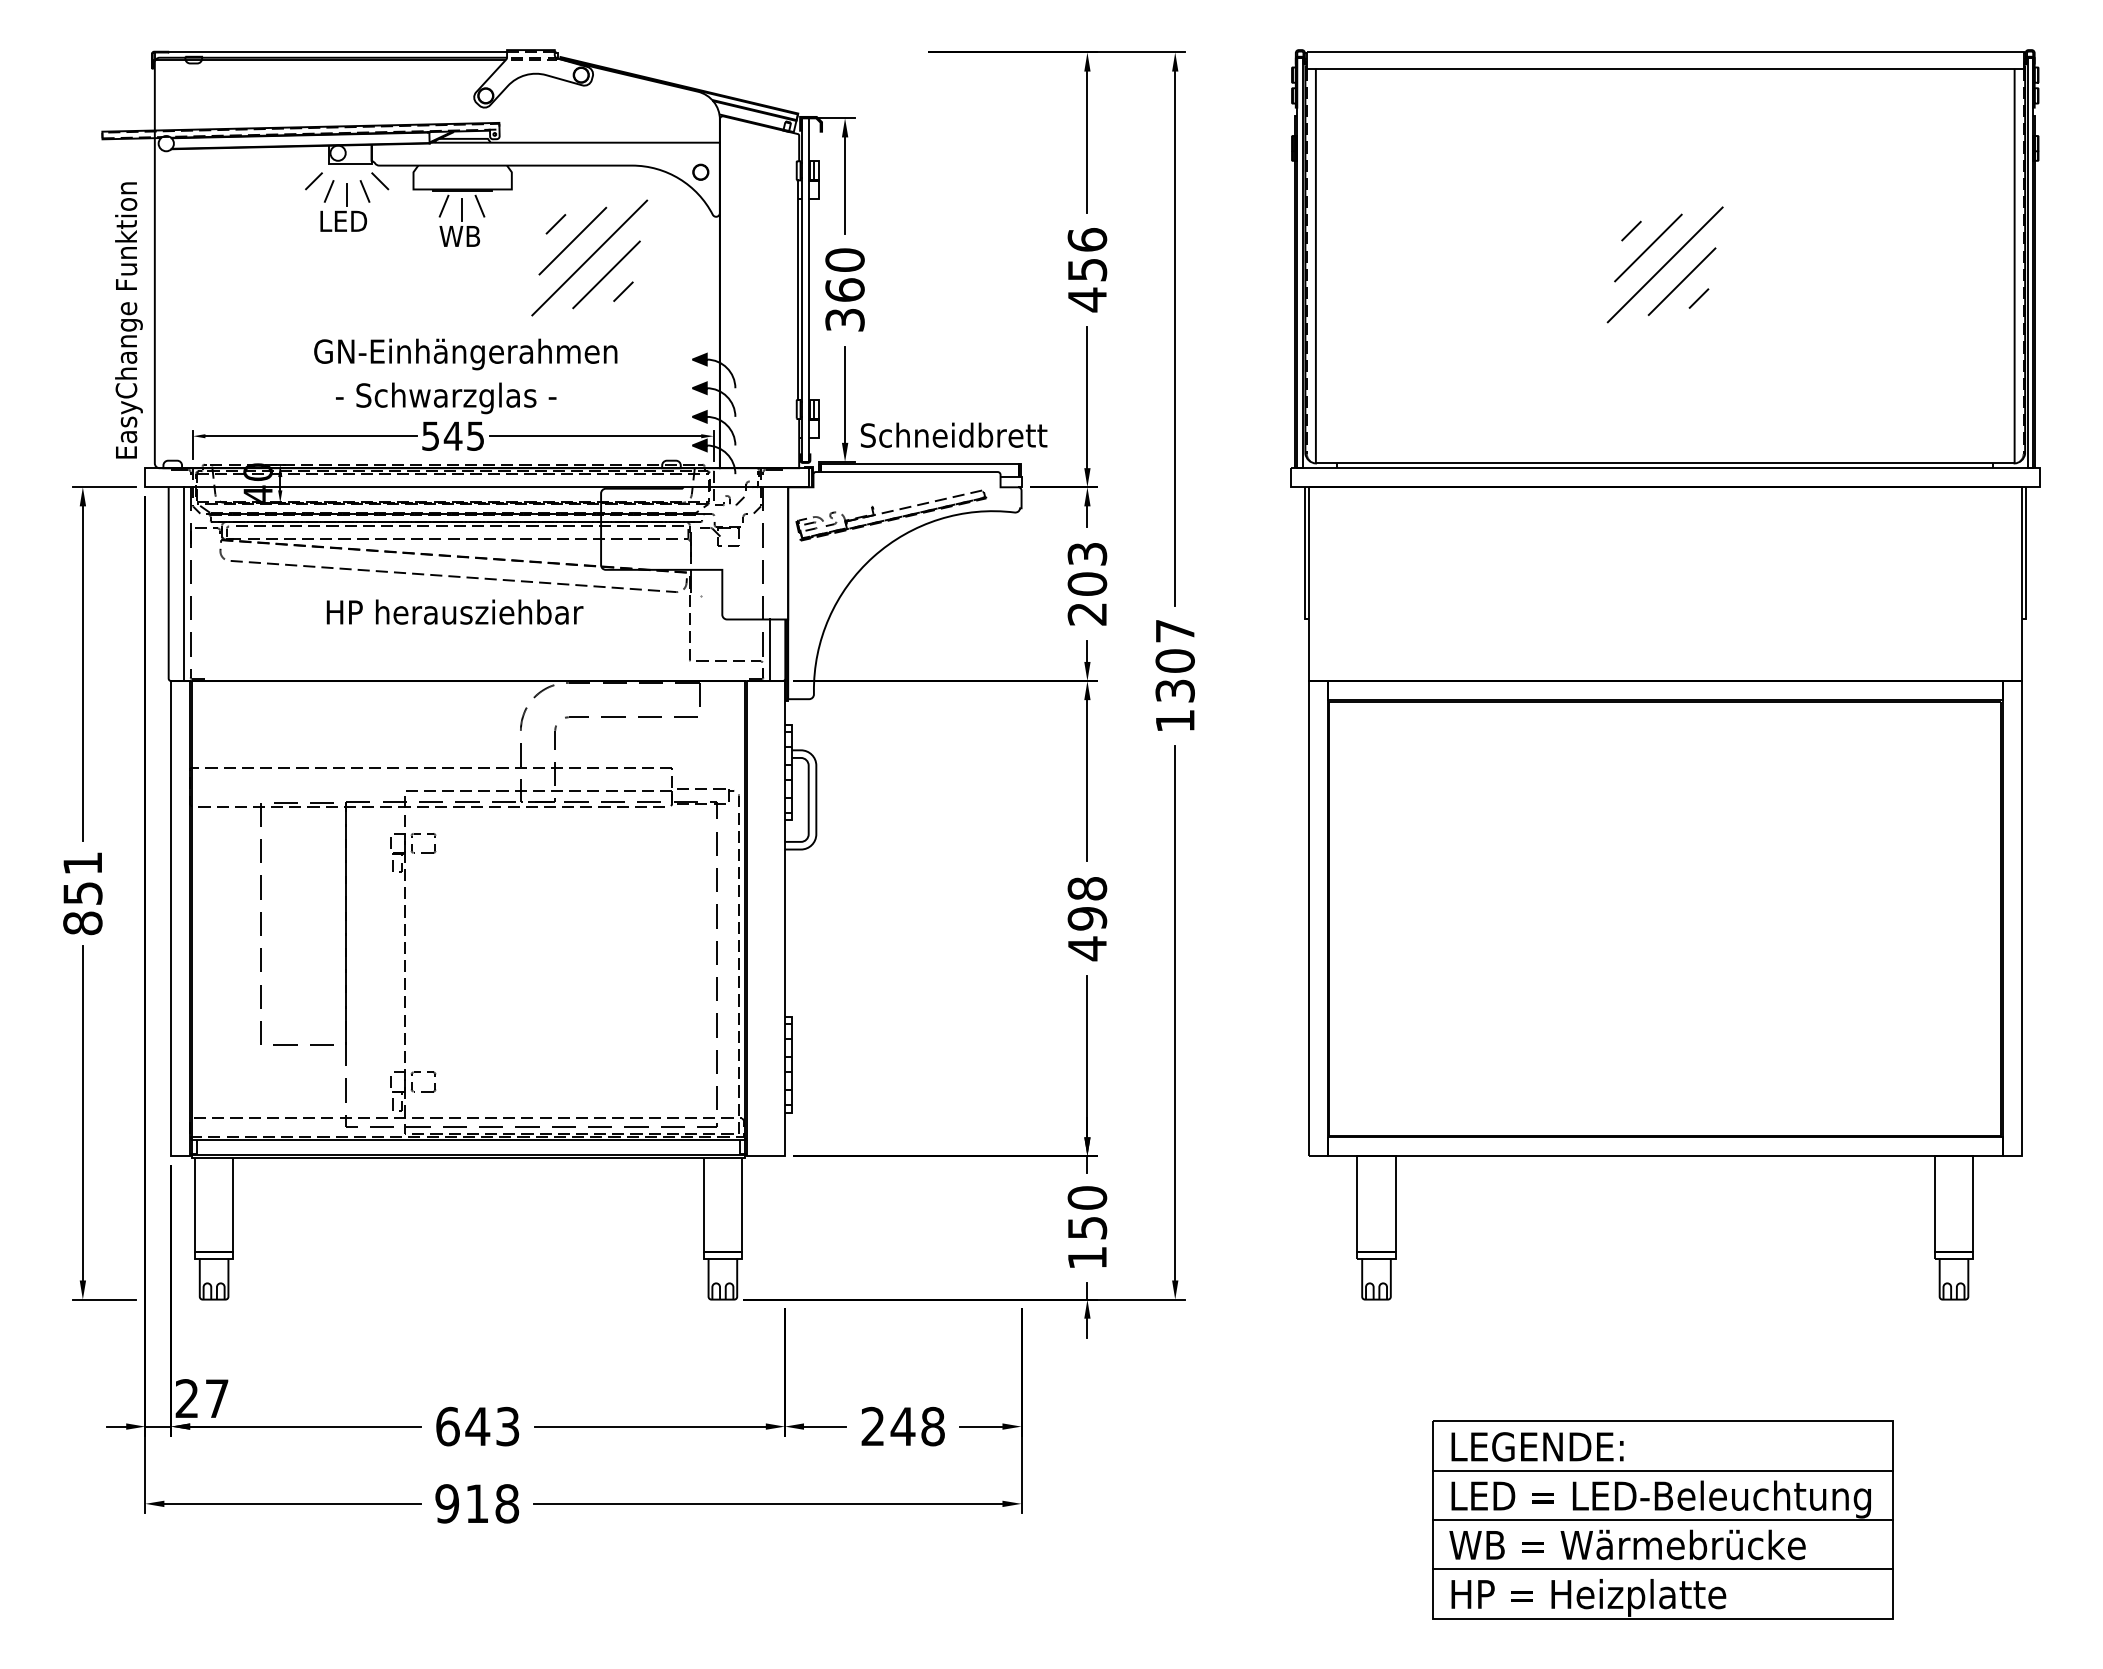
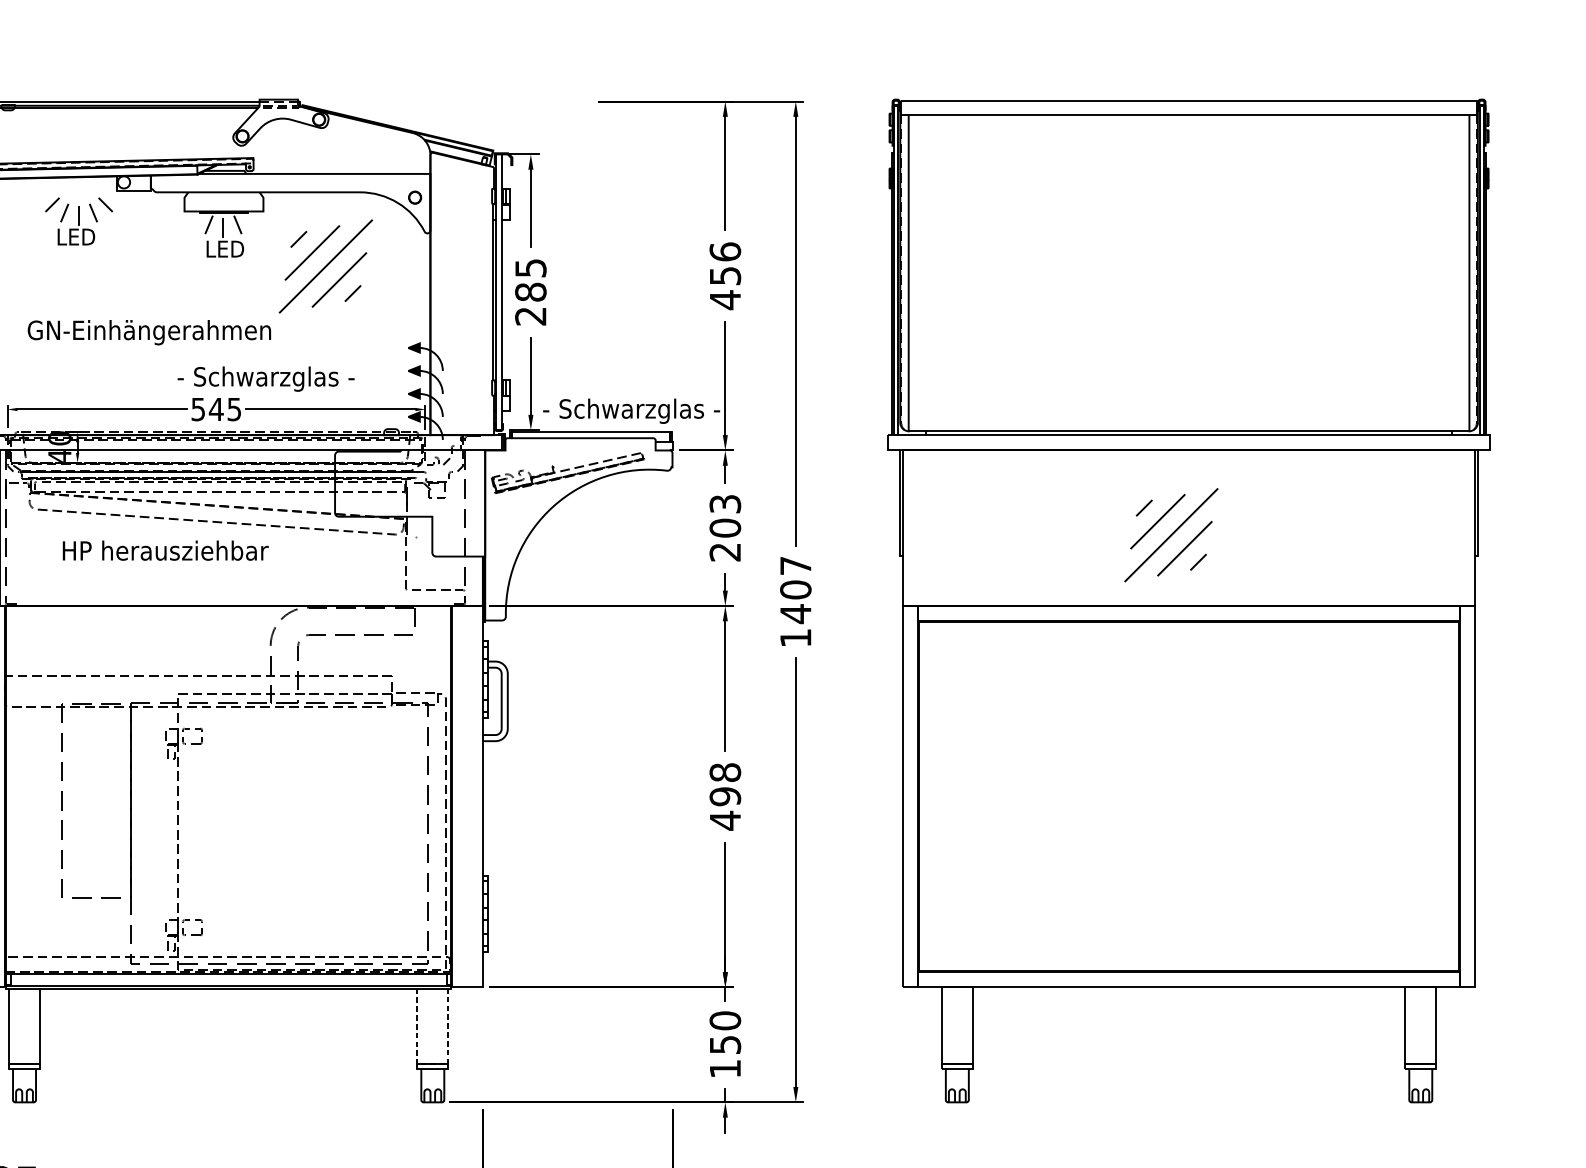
part: (347, 201) -> (79, 221), moved
text: (463, 236) -> (224, 249), WB -> LED
part: (1664, 264) -> (1170, 534), moved
text: (844, 289) -> (530, 291), 360 -> 285
text: (465, 354) -> (149, 332), moved
text: (446, 398) -> (266, 379), moved
text: (970, 438) -> (631, 411), Schneidbrett -> - Schwarzglas -
text: (454, 611) -> (165, 550), moved
line: (770, 650) -> (471, 581), removed
text: (1174, 690) -> (795, 613), 1307 -> 1407
line: (723, 1251) -> (433, 1063), solid -> dashed

